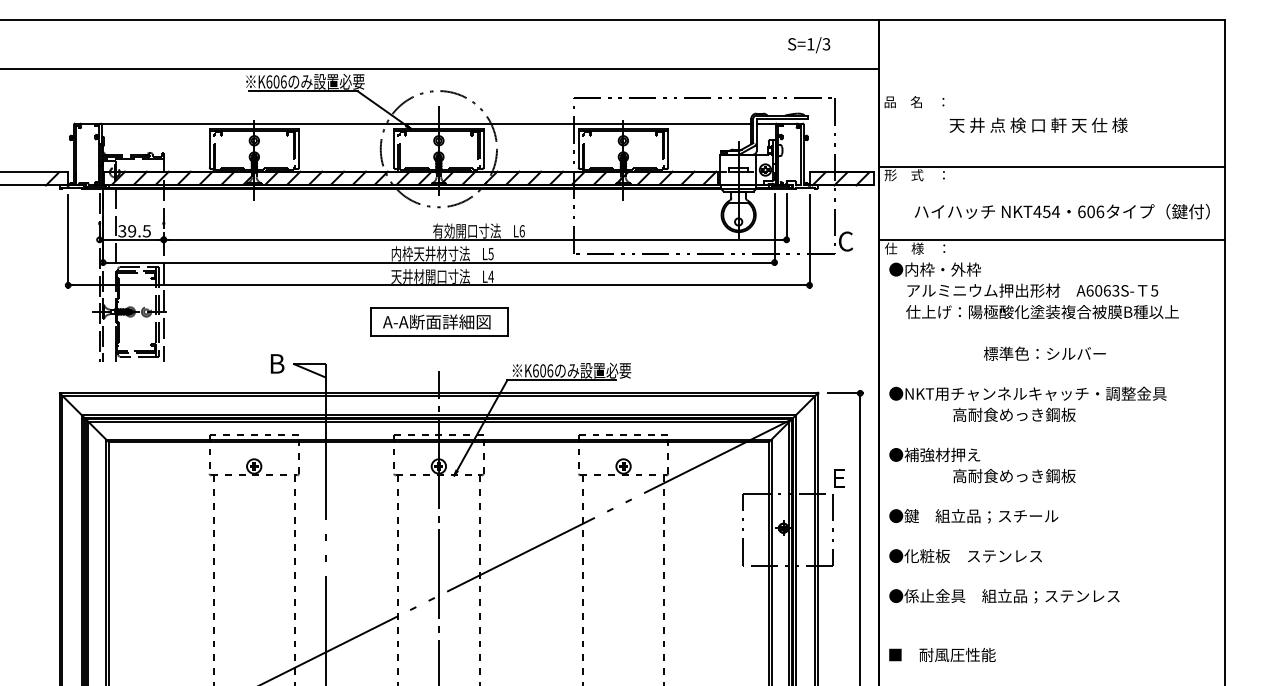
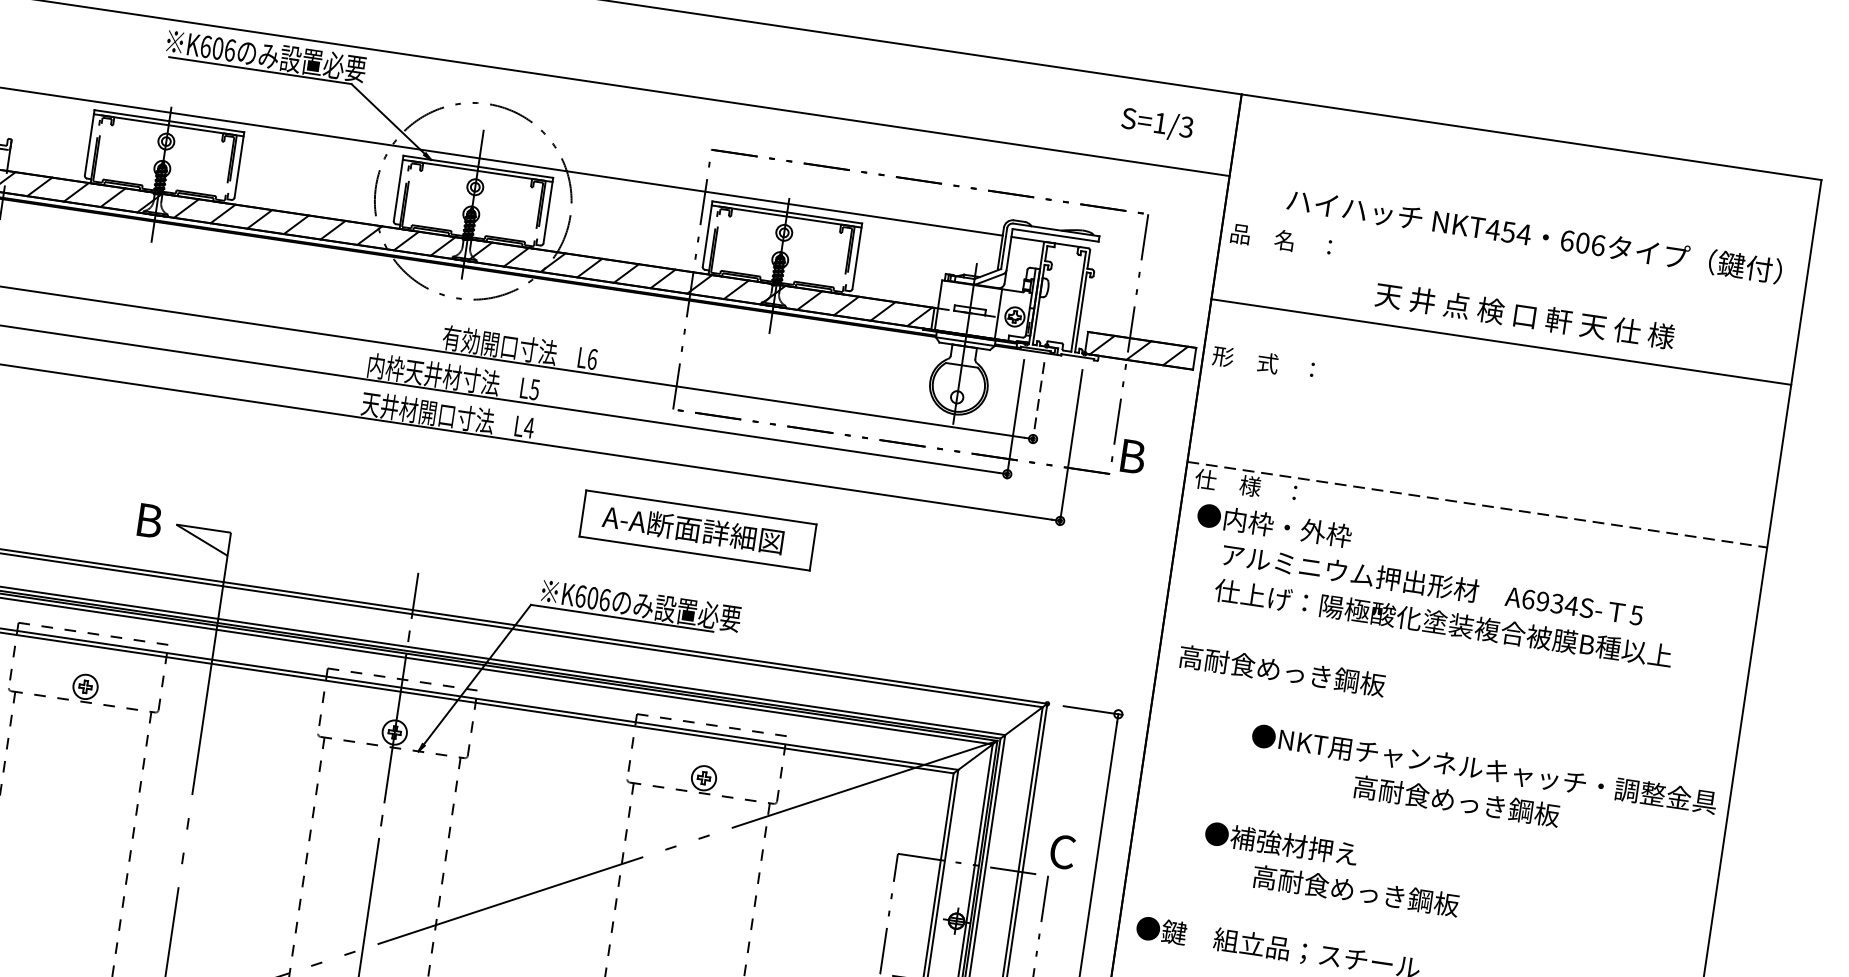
text: (809, 45) -> (1157, 125), moved
text: (1038, 124) -> (1525, 314), moved
line: (1051, 166) -> (1500, 341), moved
text: (1062, 211) -> (1535, 235), moved
line: (786, 218) -> (1038, 403), solid -> dashed
line: (1052, 239) -> (1478, 504), solid -> dashed
text: (846, 241) -> (1132, 456), C -> B
text: (1107, 290) -> (1557, 603), A6063S- -> A6934S-
part: (439, 321) -> (697, 529), moved
text: (998, 353) -> (1359, 681), 標準色：シルバー -> 高耐食めっき鋼板
text: (1027, 403) -> (1481, 785), moved
text: (934, 454) -> (1281, 842), moved
text: (839, 478) -> (1062, 851), E -> C

